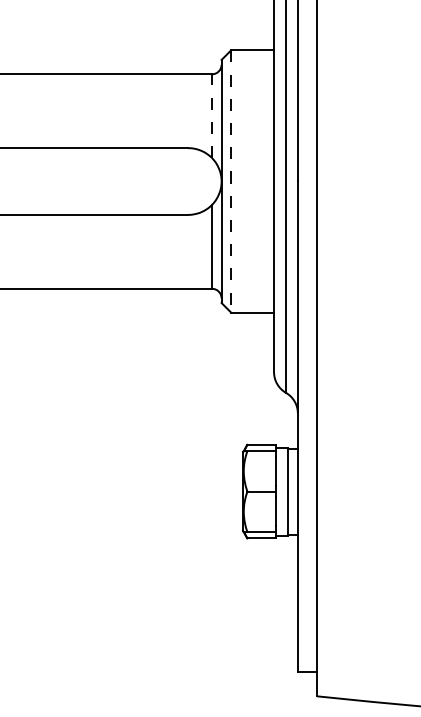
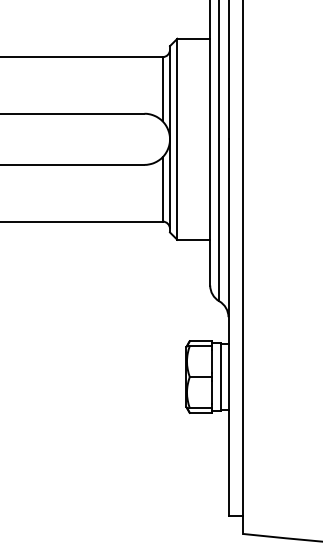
line: (212, 116) -> (163, 89), dashed -> solid
line: (231, 181) -> (177, 139), dashed -> solid

